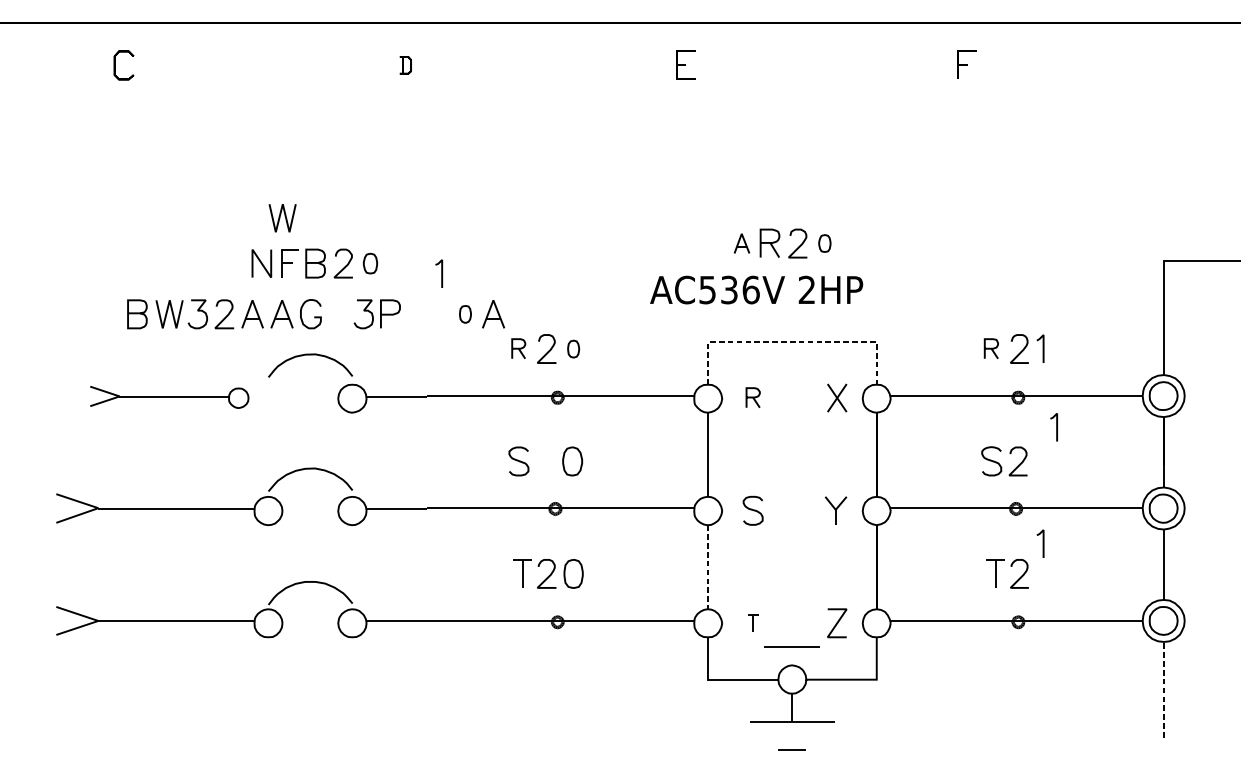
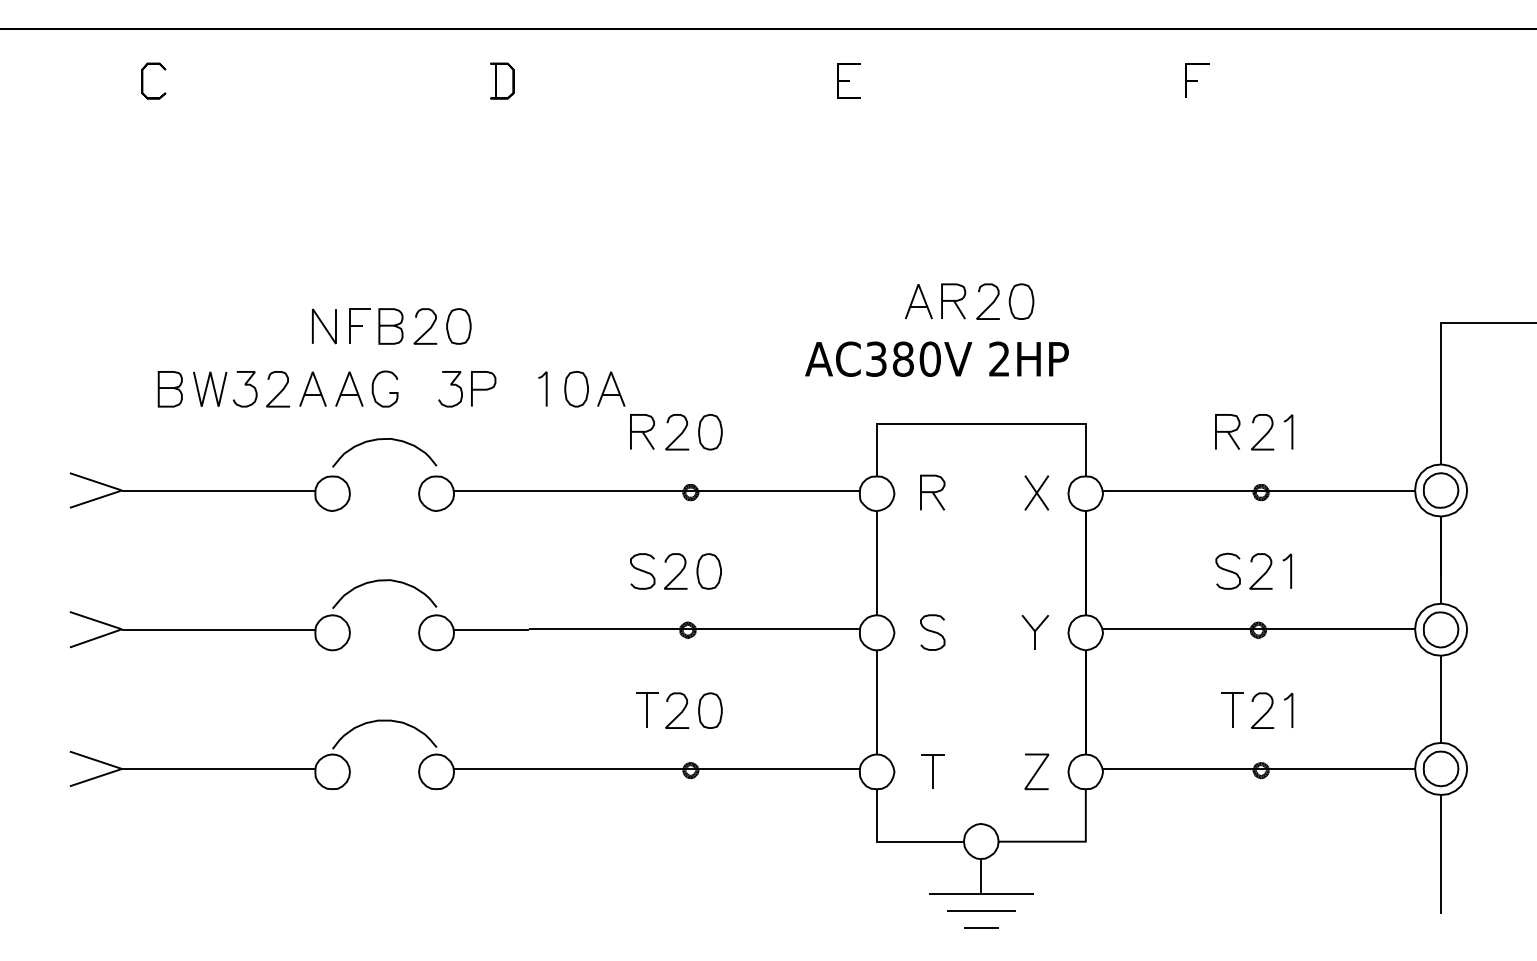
part: (405, 64) -> (502, 80), size x1.67
line: (284, 215) -> (352, 267), removed
part: (741, 243) -> (918, 301), size x1.43
part: (824, 243) -> (1021, 301), size x1.67
part: (370, 263) -> (458, 326), size x1.43
line: (441, 273) -> (545, 388), moved
text: (729, 289) -> (903, 358), AC536V -> AC380V
part: (465, 314) -> (576, 389), size x1.67
line: (793, 341) -> (982, 423), dashed -> solid
part: (518, 348) -> (642, 431), size x1.43
part: (991, 348) -> (1227, 431), size x1.43
part: (573, 349) -> (710, 432), size x1.67
part: (169, 396) -> (209, 491), size x1.43
part: (752, 397) -> (932, 492), size x1.43
line: (1056, 426) -> (1290, 570), moved
curve: (547, 463) -> (678, 573), added
line: (1042, 543) -> (1291, 709), moved
line: (708, 567) -> (877, 702), dashed -> solid
part: (752, 623) -> (932, 771), size x1.67
line: (792, 646) -> (981, 910), moved
line: (1164, 689) -> (1441, 853), dashed -> solid

